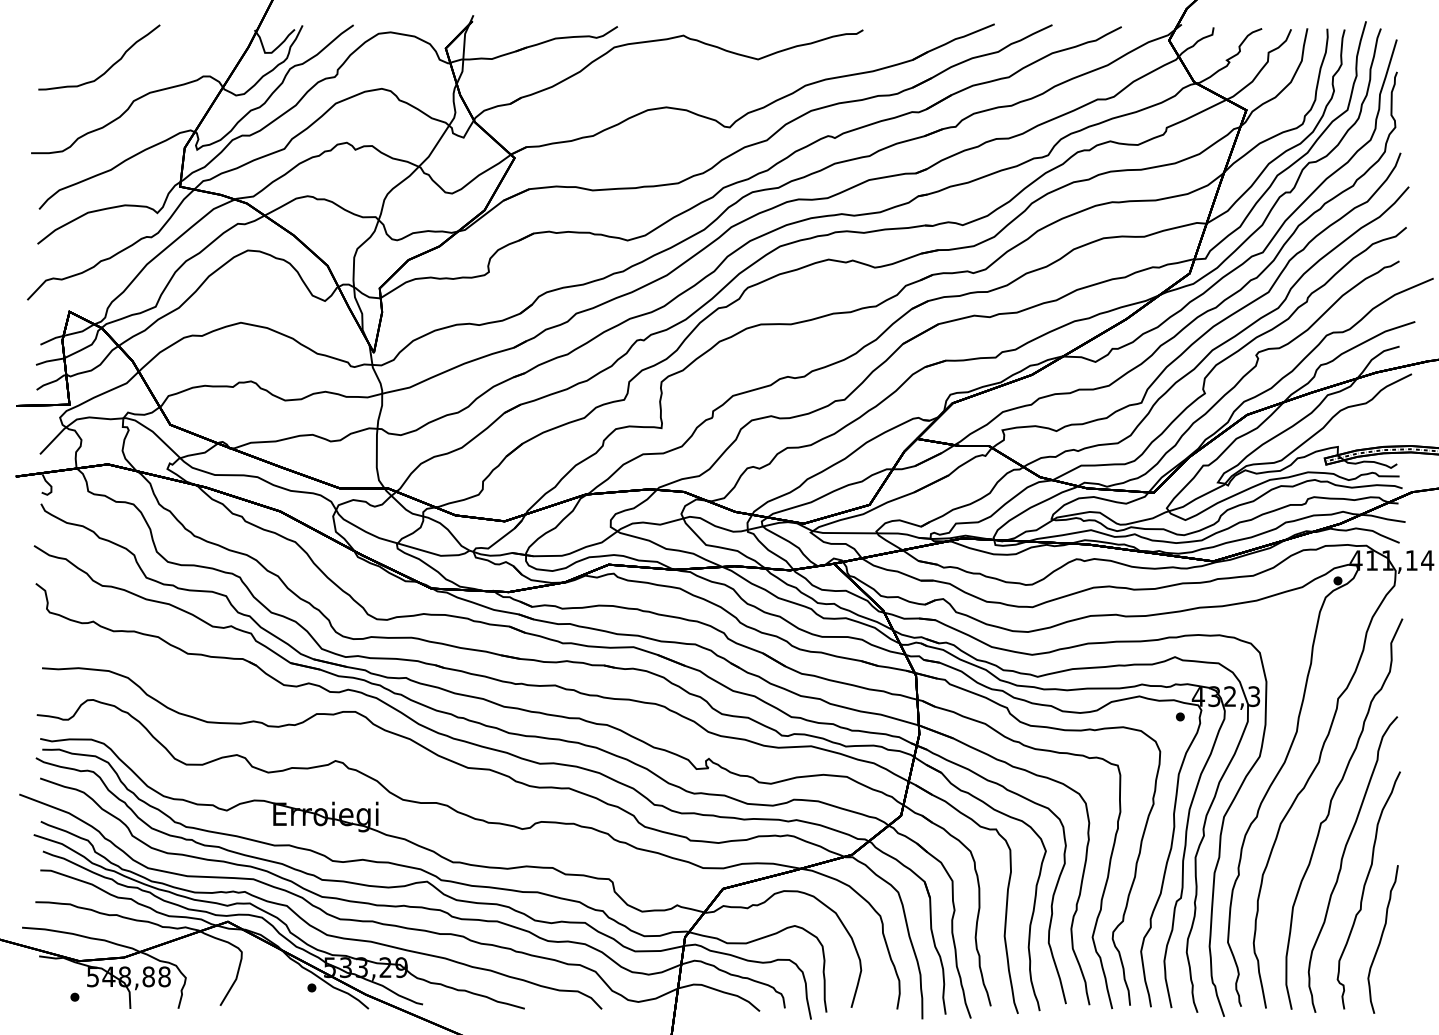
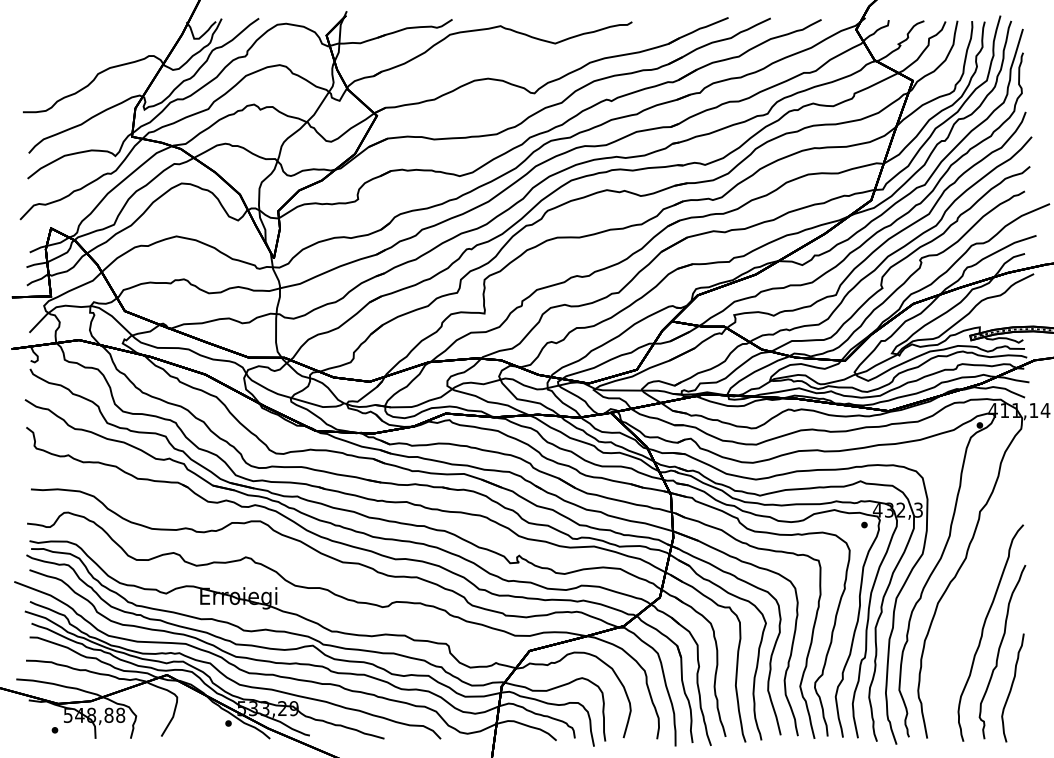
curve: (109, 66) -> (80, 48), removed
curve: (1330, 813) -> (974, 595), removed

